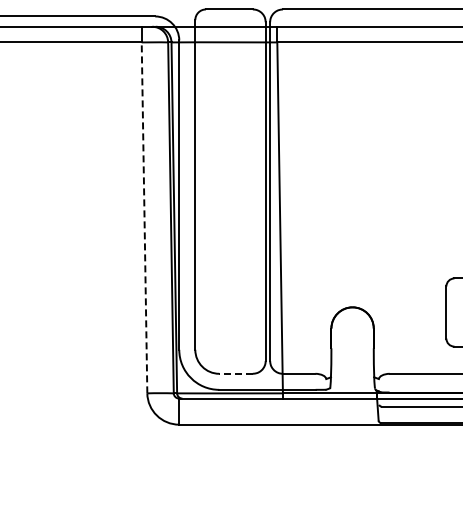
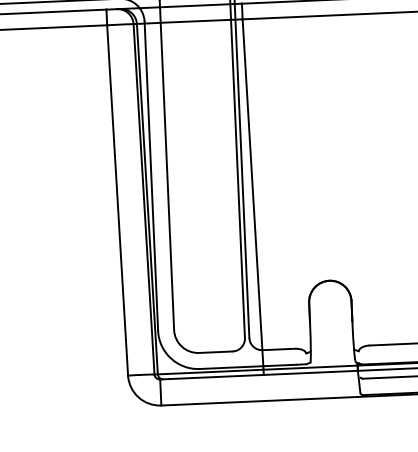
line: (144, 217) -> (117, 200), dashed -> solid
line: (236, 373) -> (216, 351), dashed -> solid

